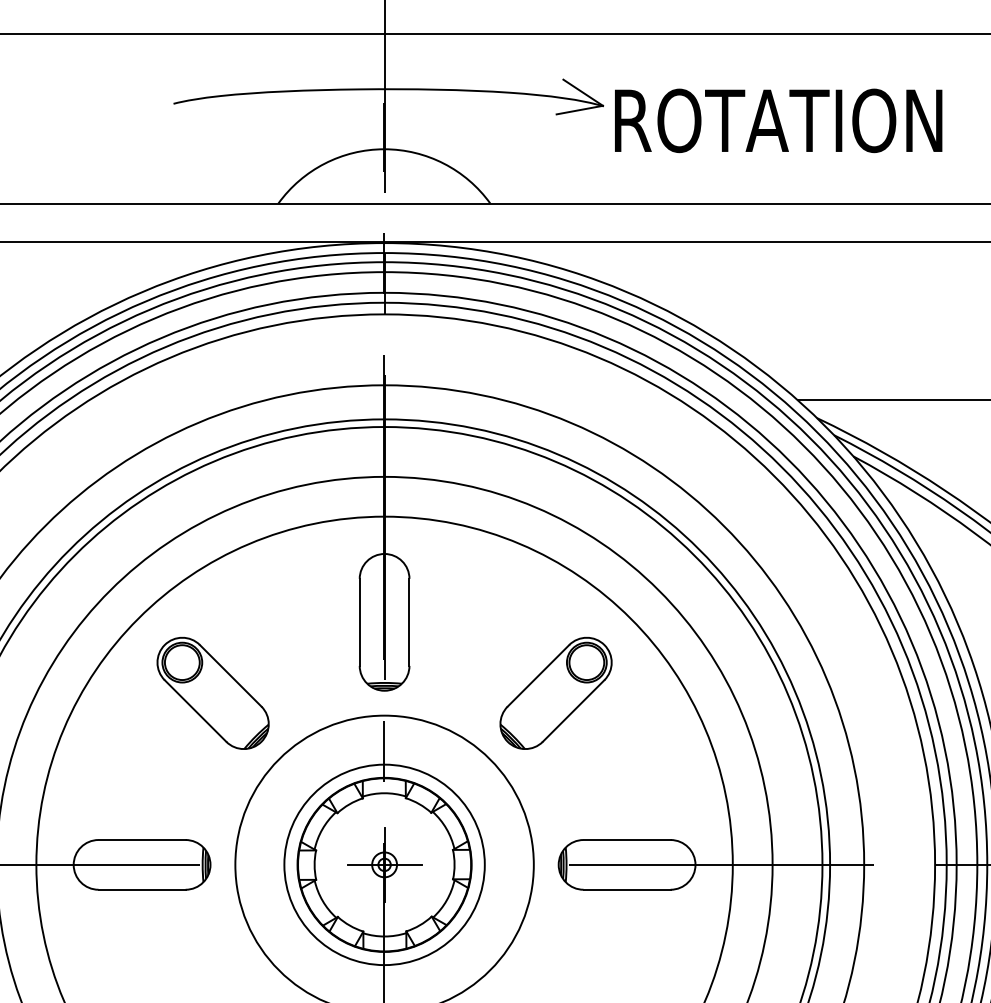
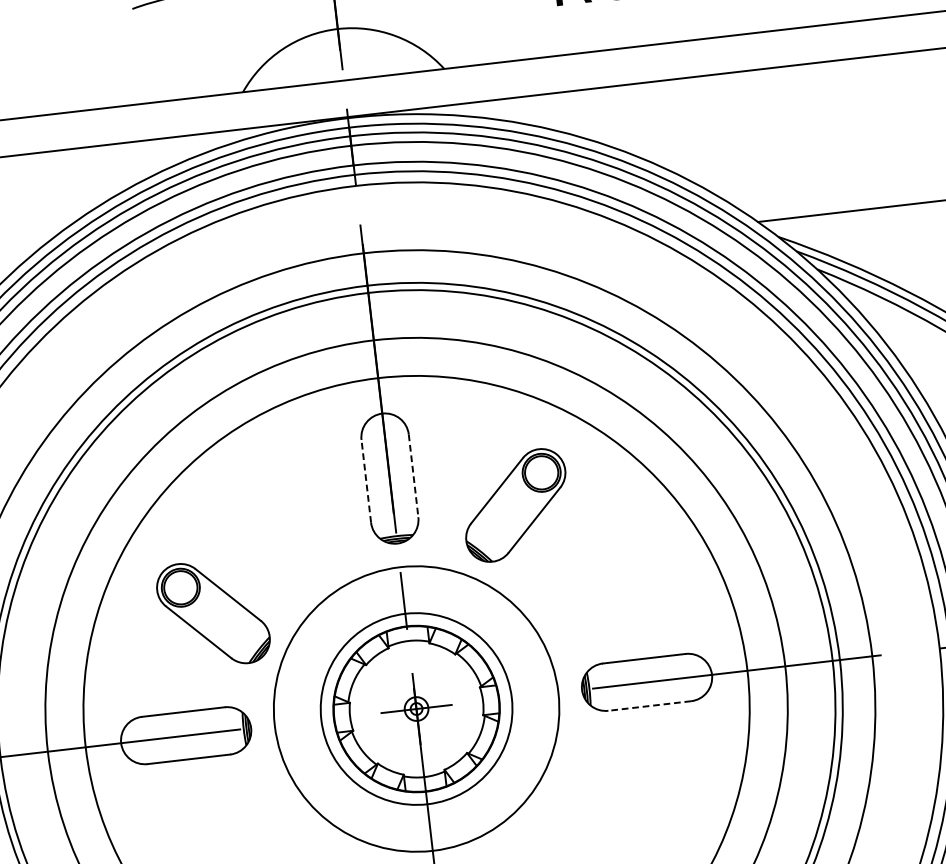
line: (359, 622) -> (366, 481), solid -> dashed
line: (409, 622) -> (413, 475), solid -> dashed
part: (212, 692) -> (212, 612), moved
part: (555, 692) -> (515, 504), moved
line: (627, 889) -> (650, 705), solid -> dashed

